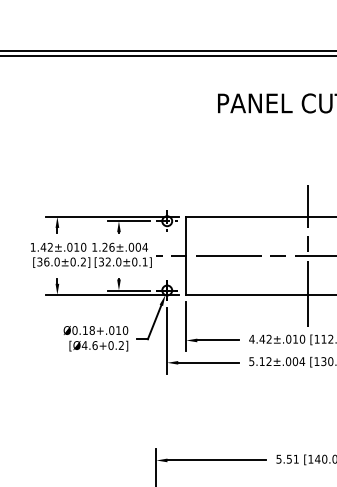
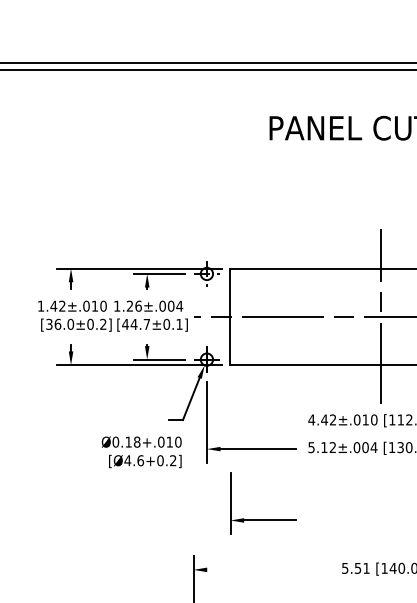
text: (110, 261) -> (136, 323), [32.0±0.1] -> [44.7±0.1]
text: (95, 338) -> (141, 452), moved
part: (212, 339) -> (263, 519), moved
line: (217, 460) -> (268, 569), removed

